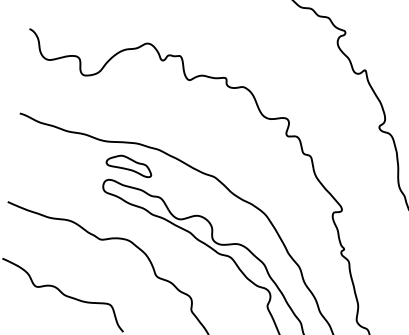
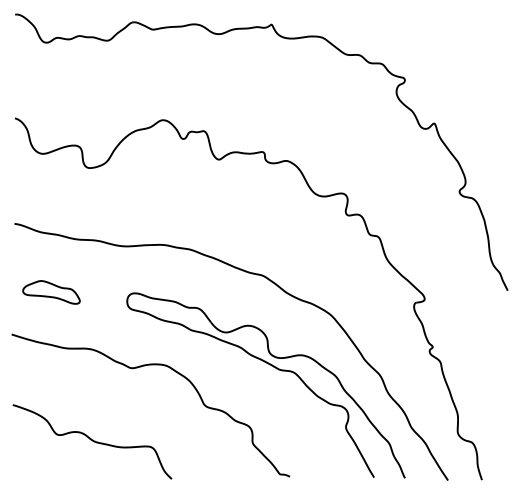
part: (129, 165) -> (51, 292), moved

